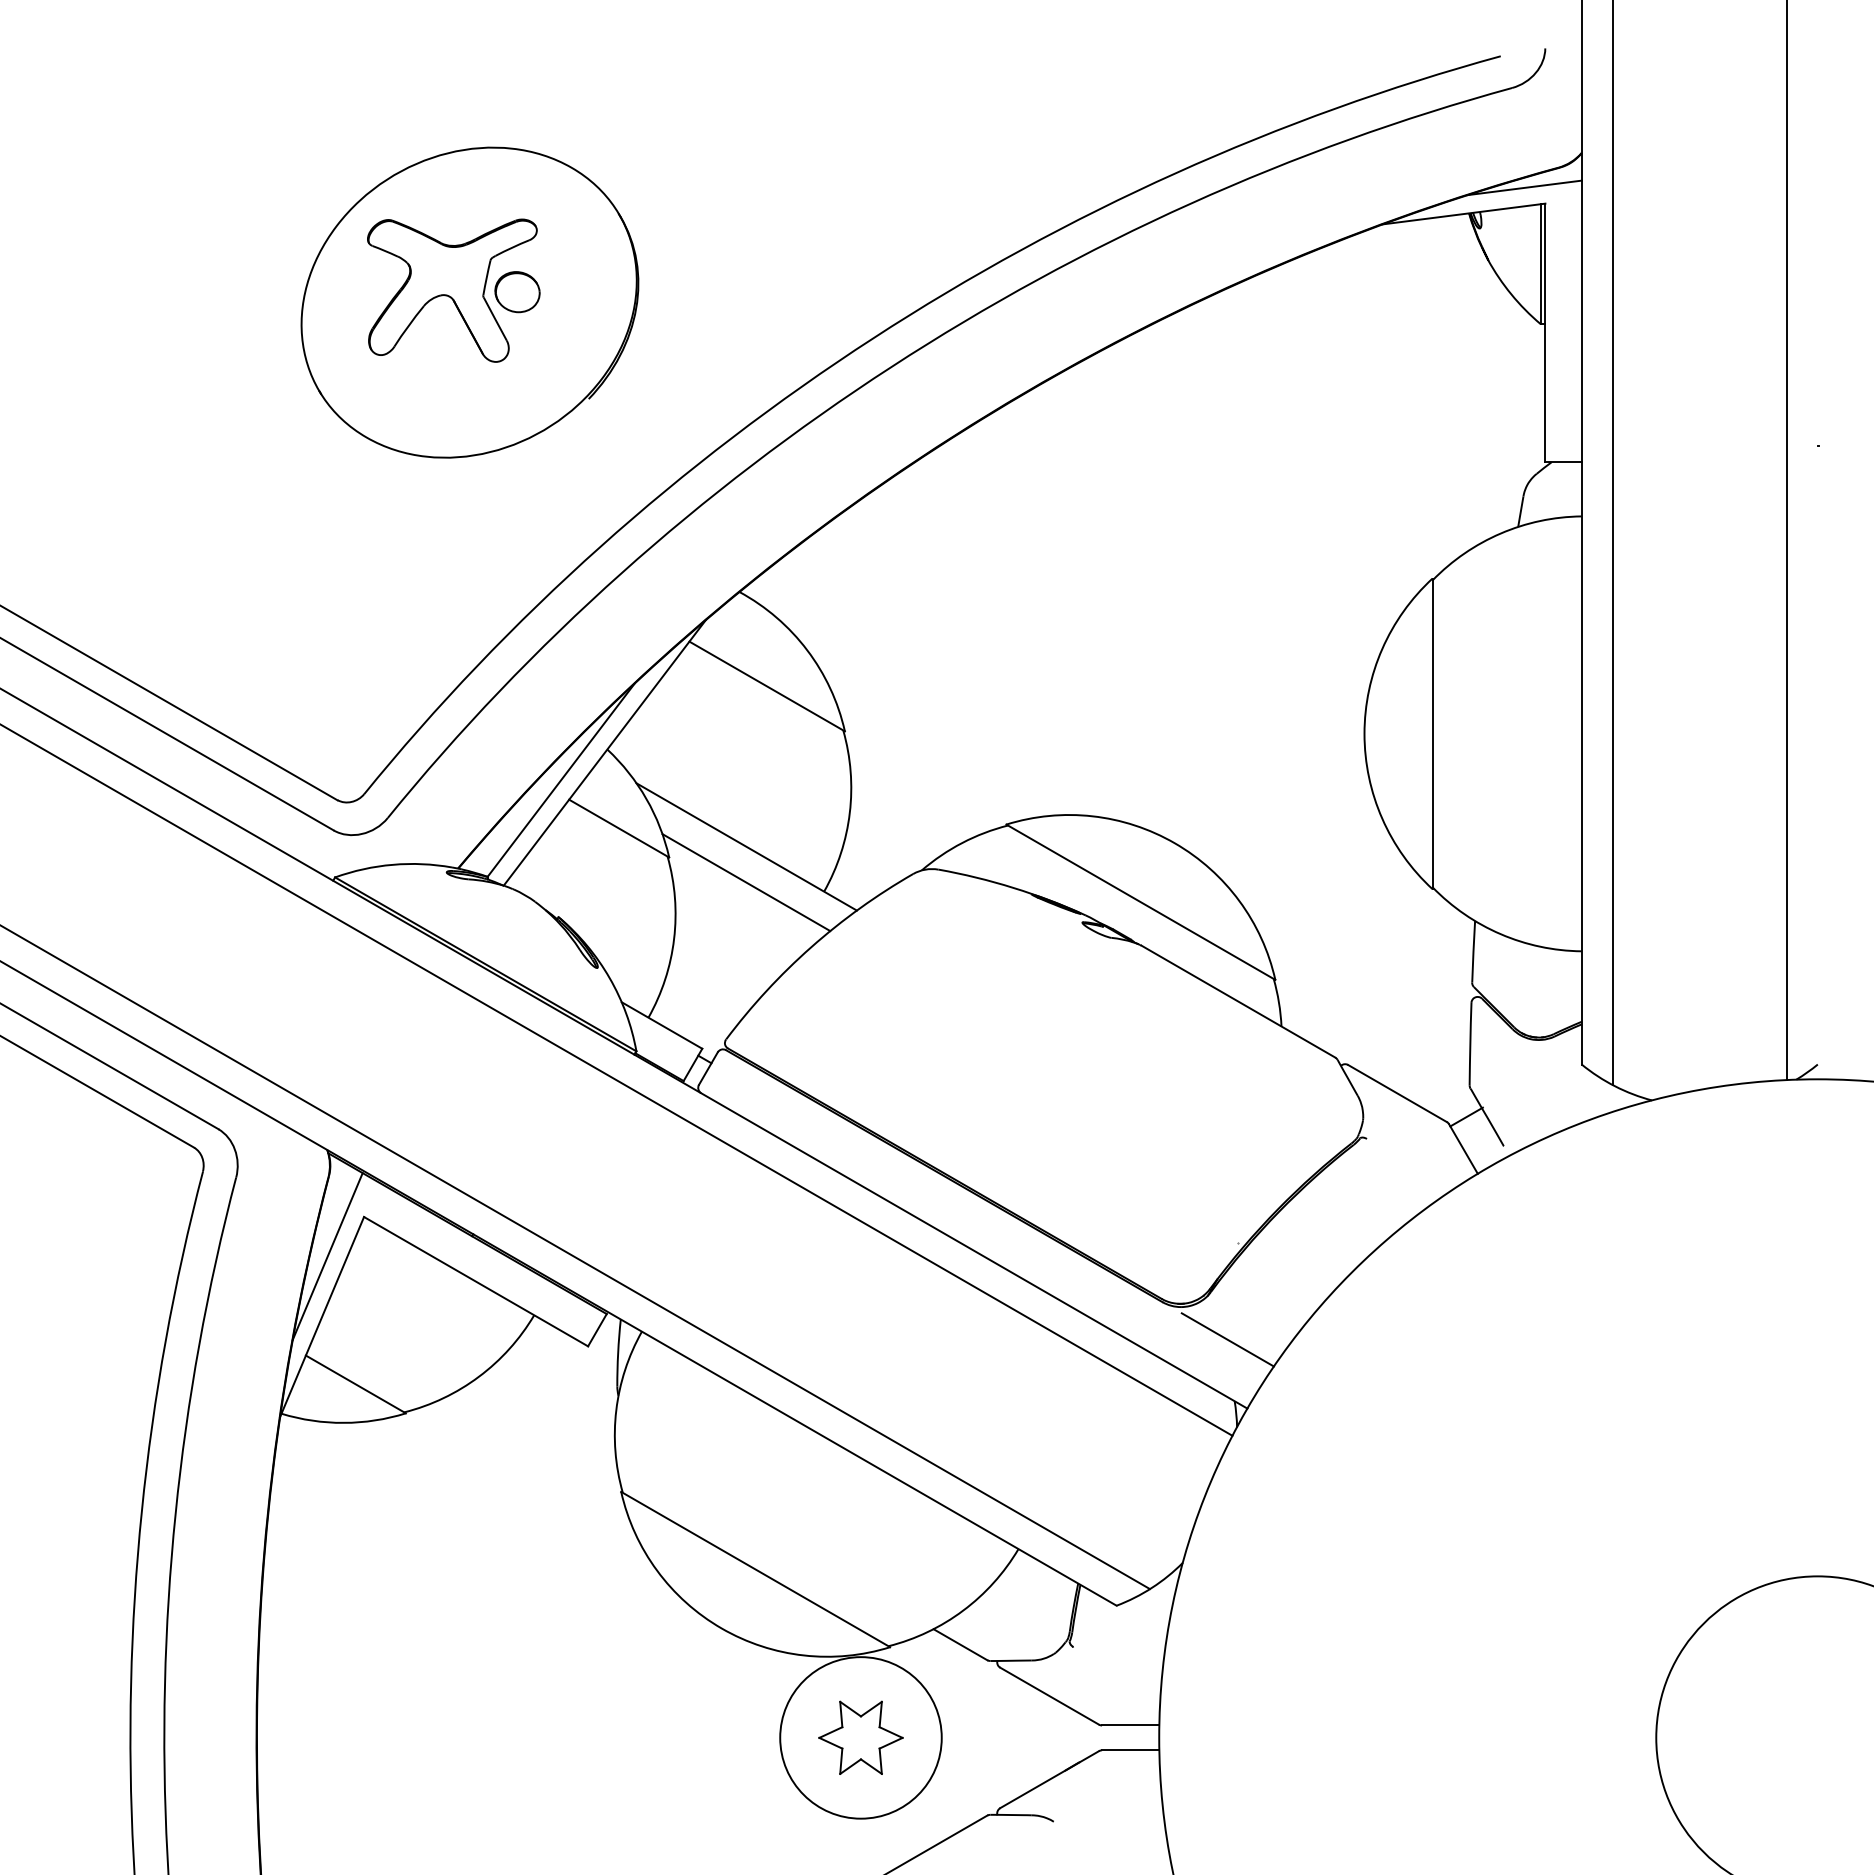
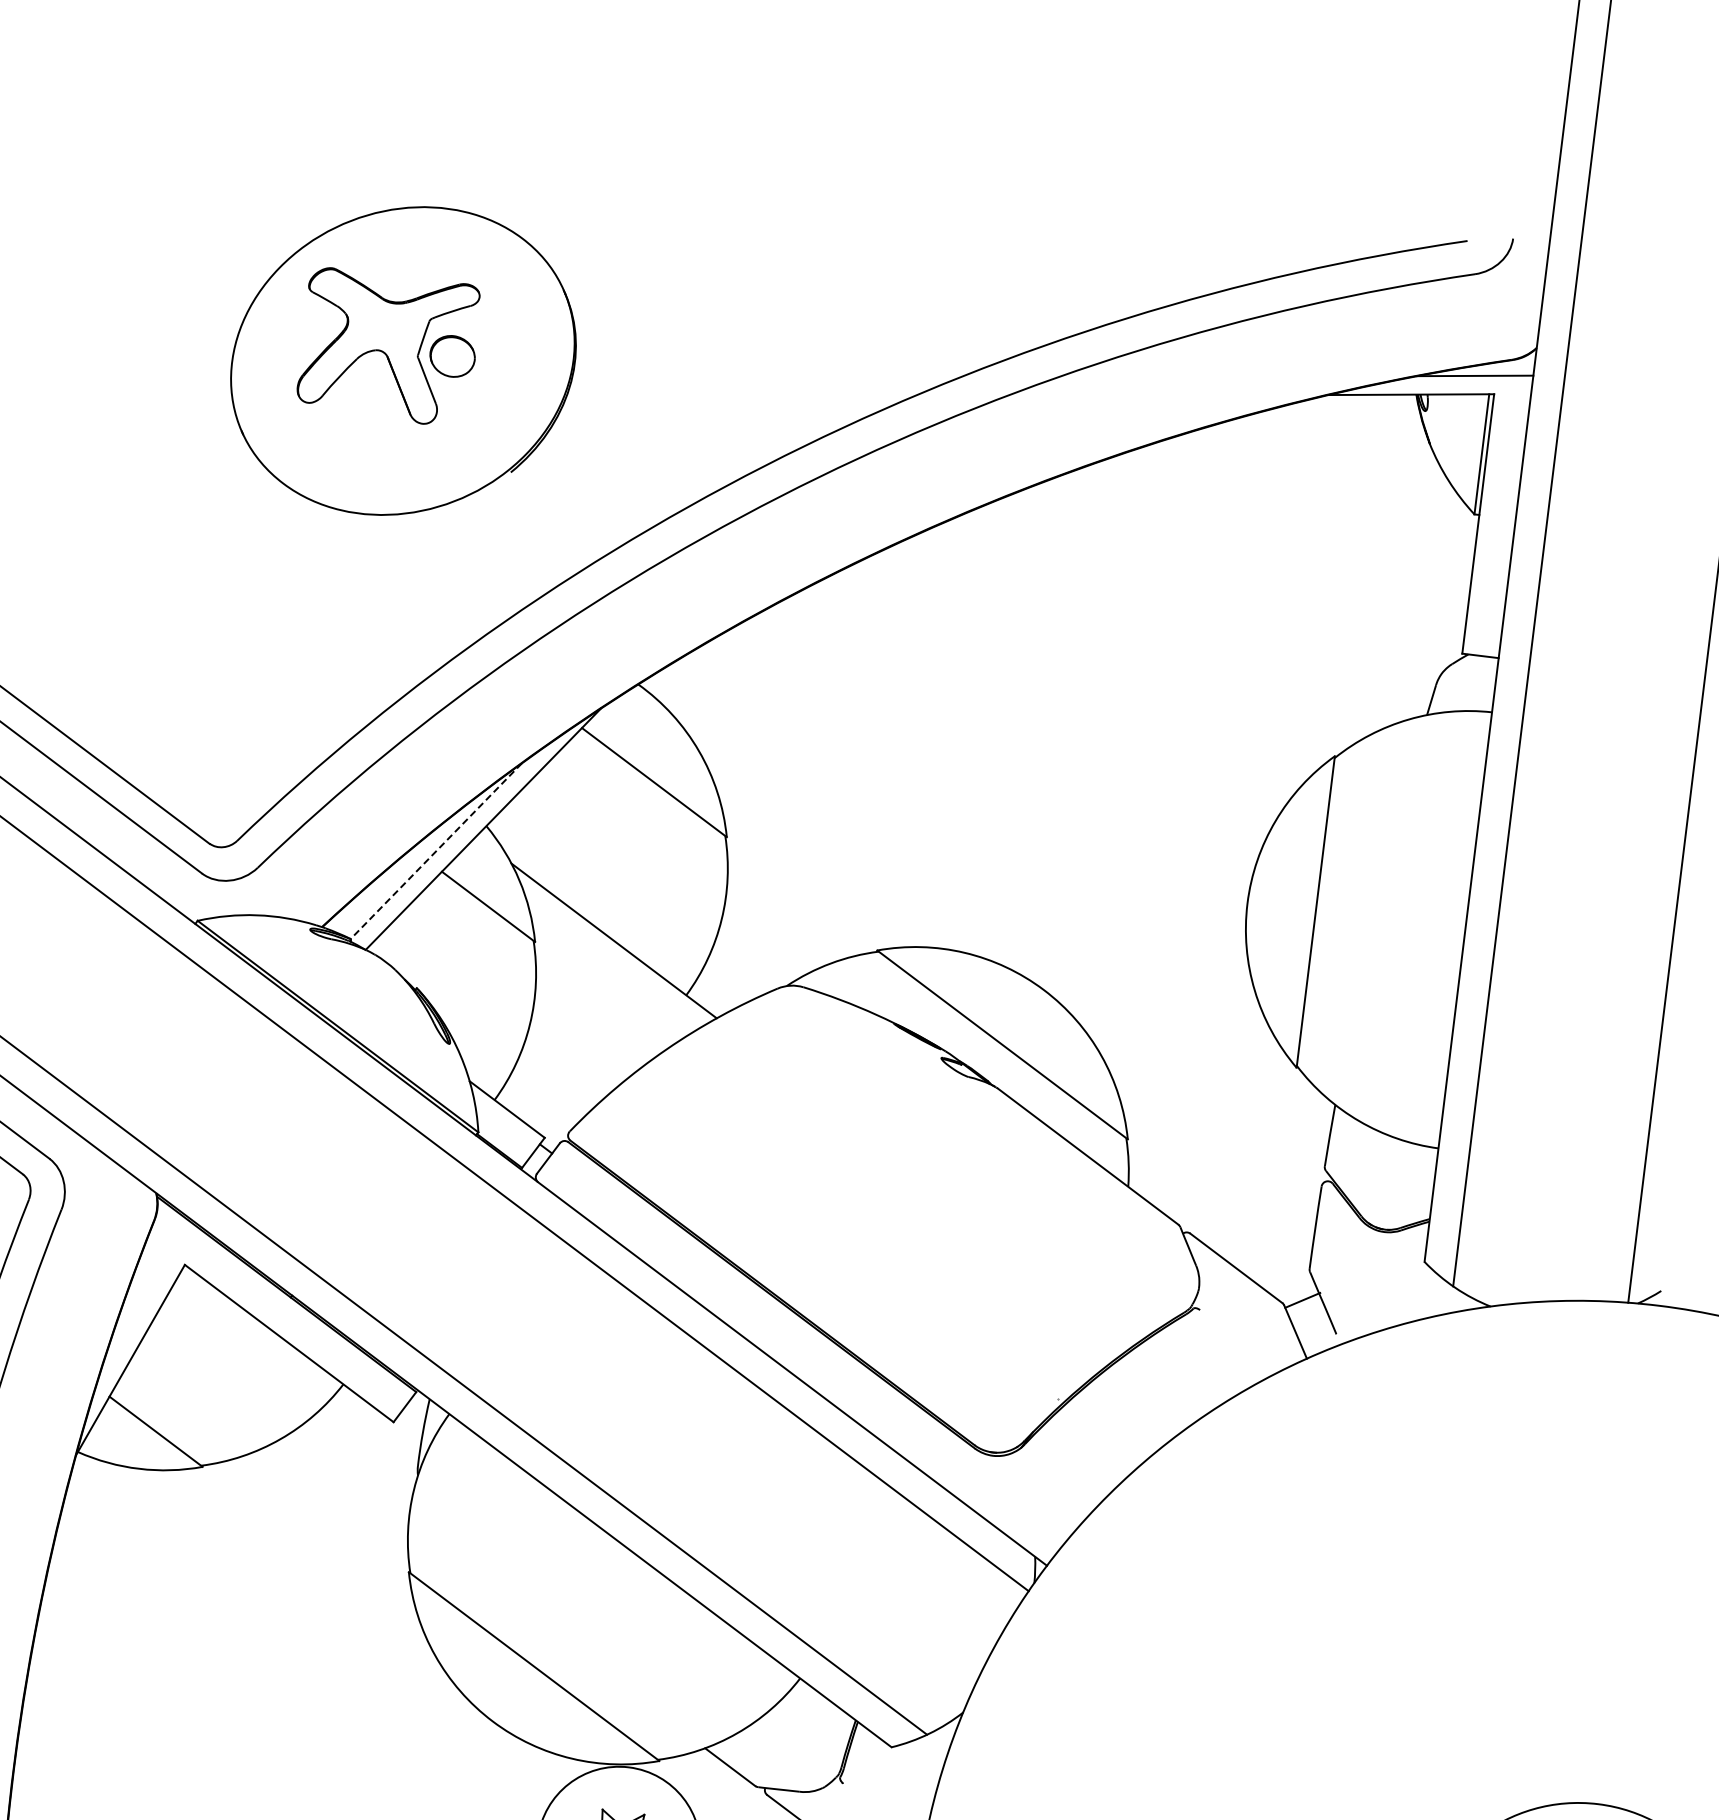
line: (560, 780) -> (435, 851), solid -> dashed
line: (746, 882) -> (609, 976), removed
line: (327, 1256) -> (143, 1299), removed
line: (1227, 1339) -> (1035, 1494), removed

